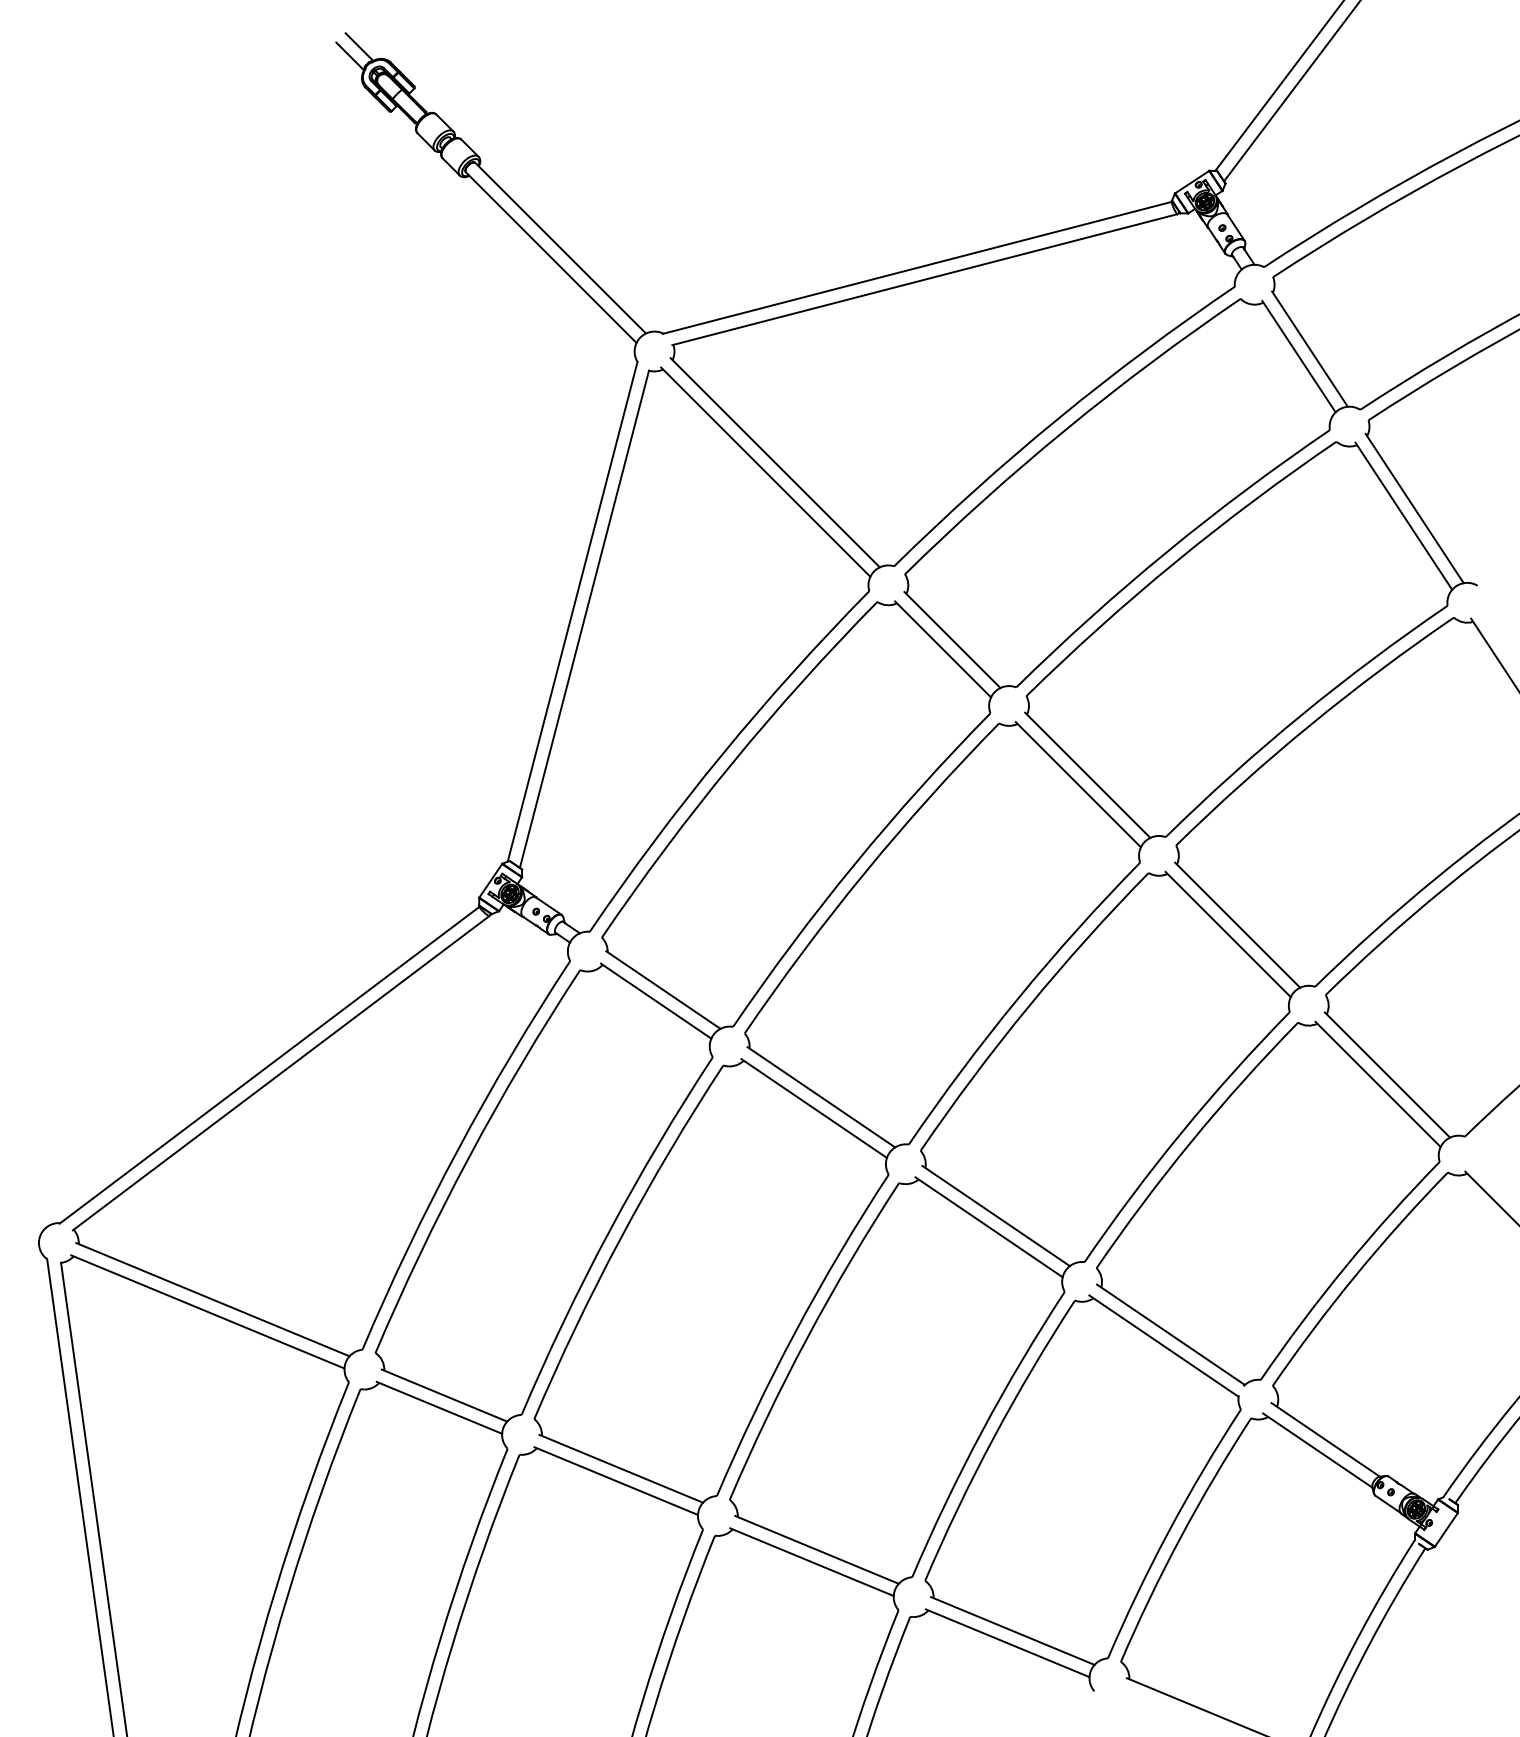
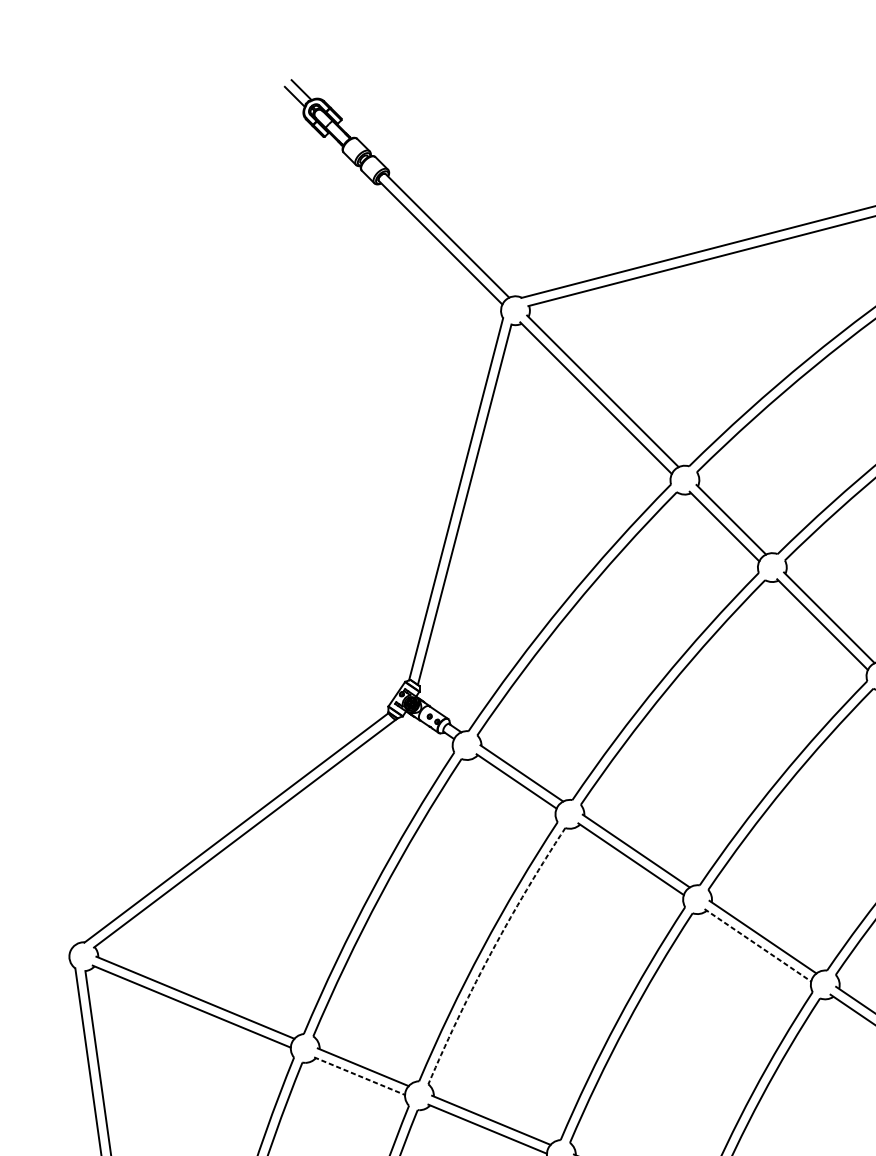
line: (989, 1227) -> (758, 945), solid -> dashed
arc: (620, 1238) -> (490, 953), solid -> dashed
line: (439, 1407) -> (359, 1075), solid -> dashed

